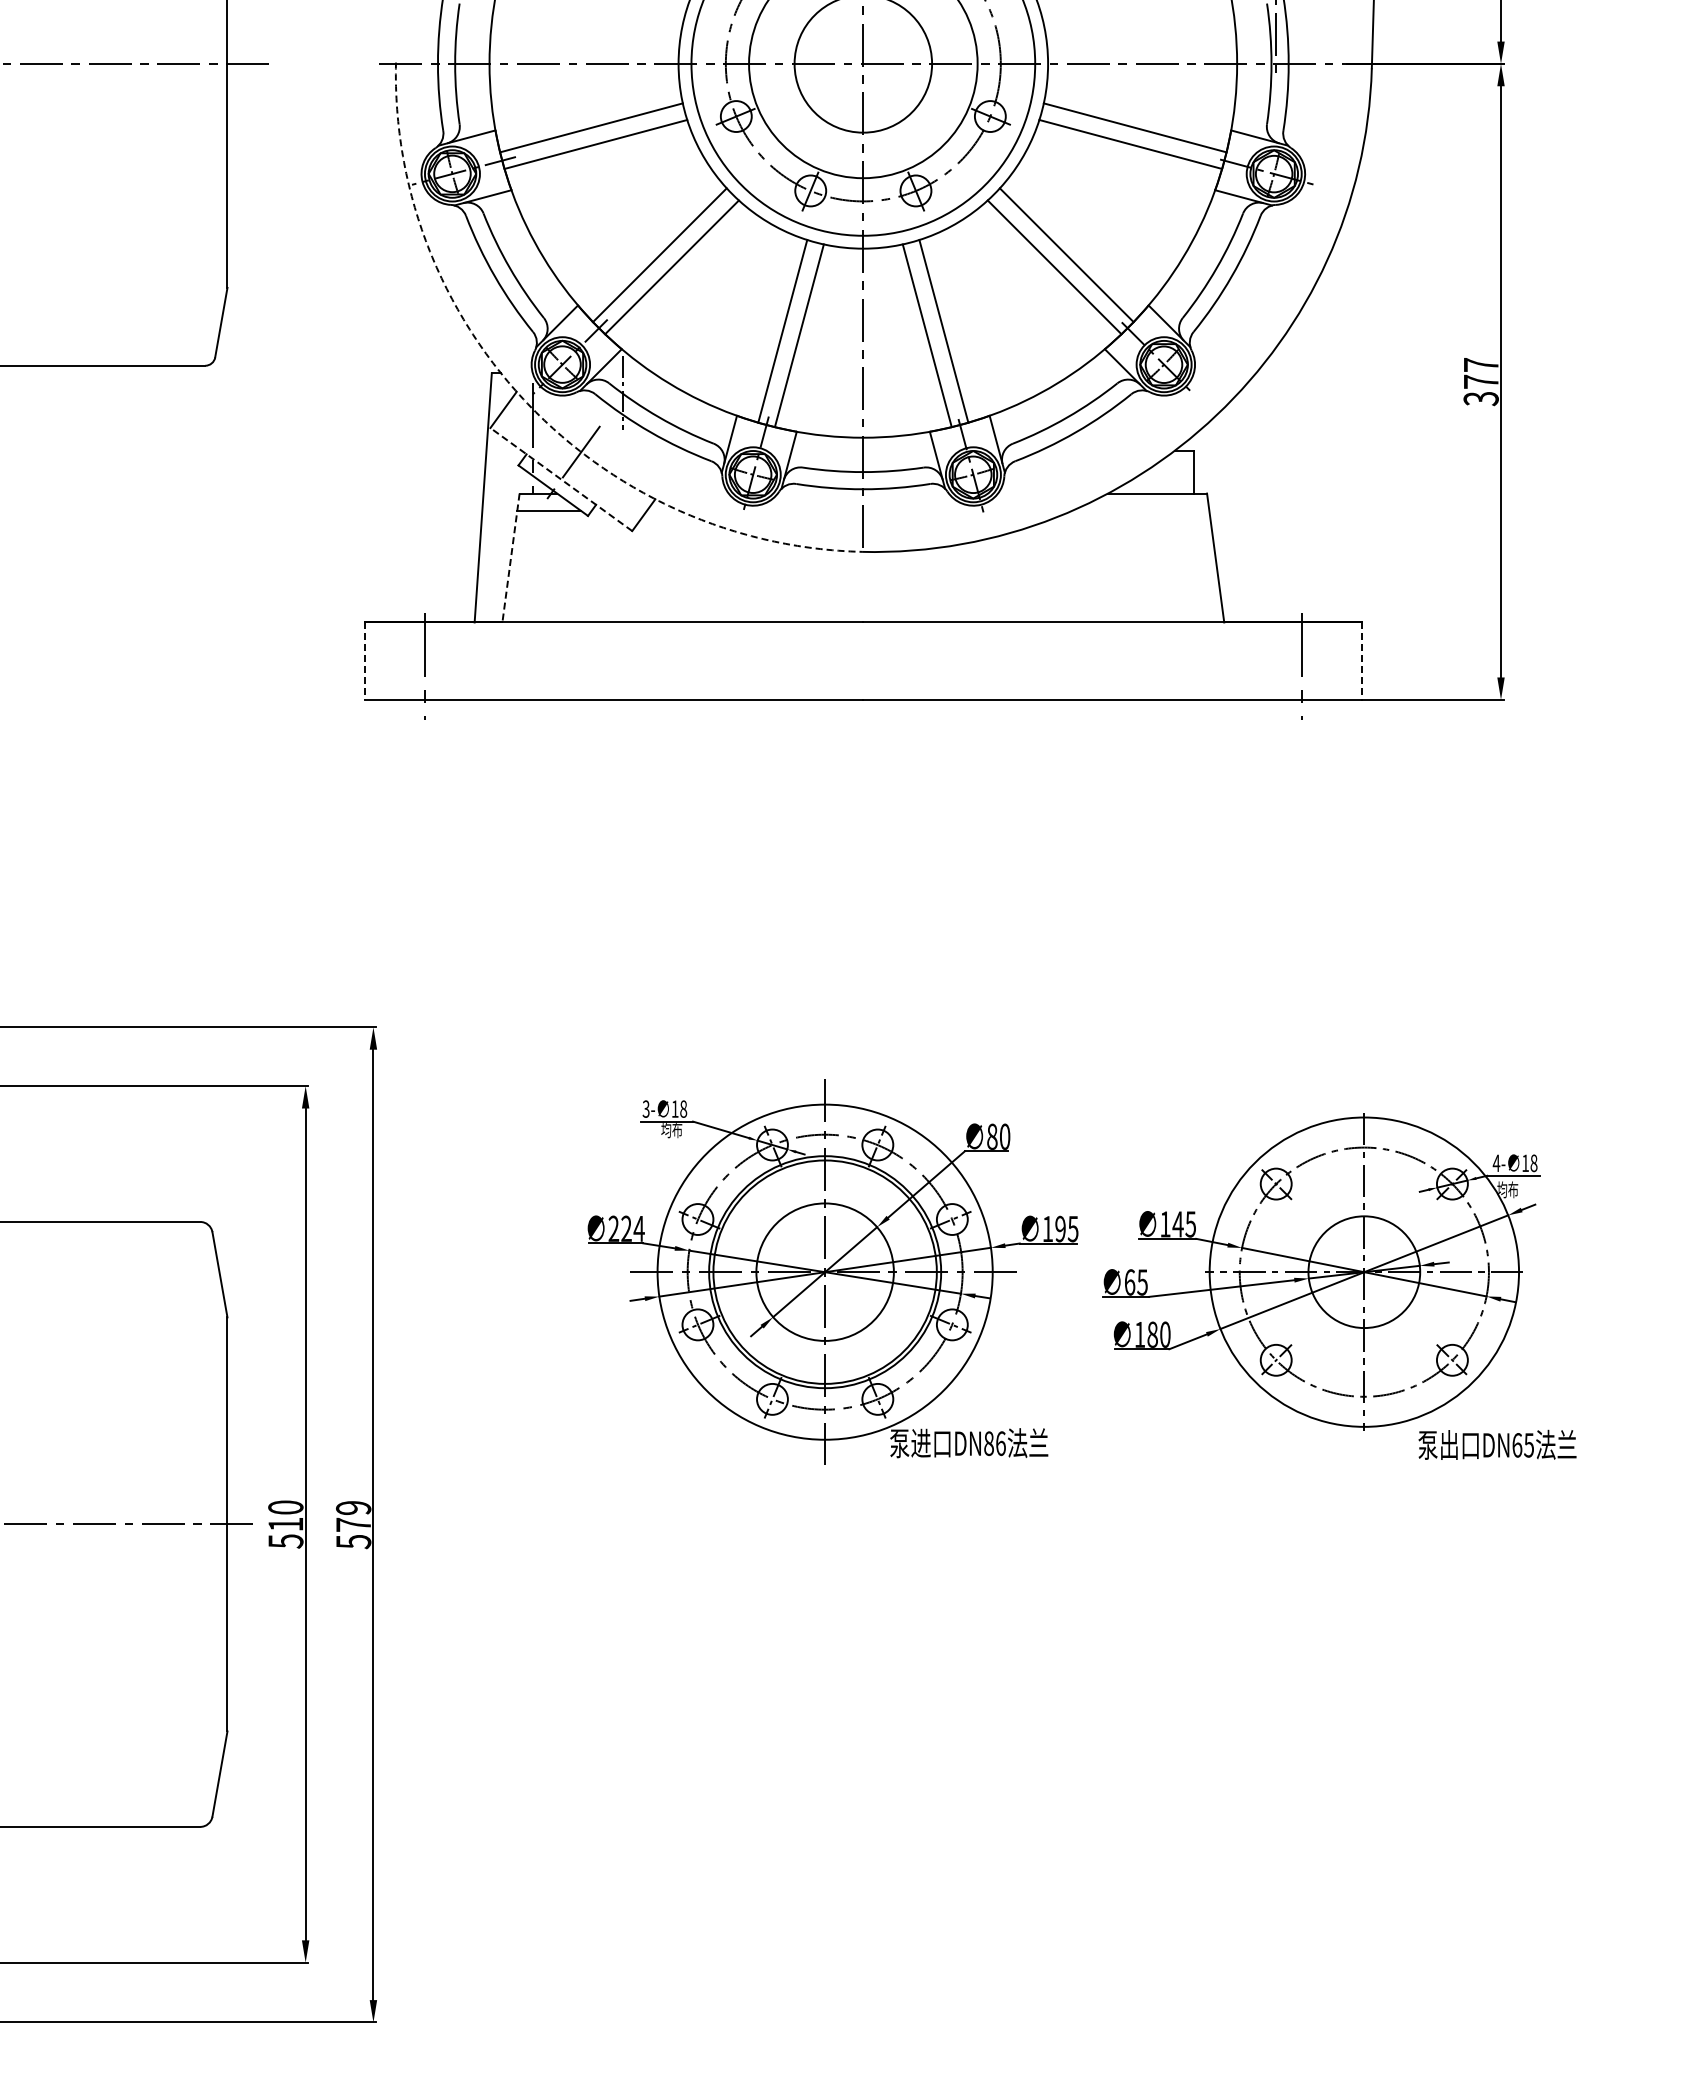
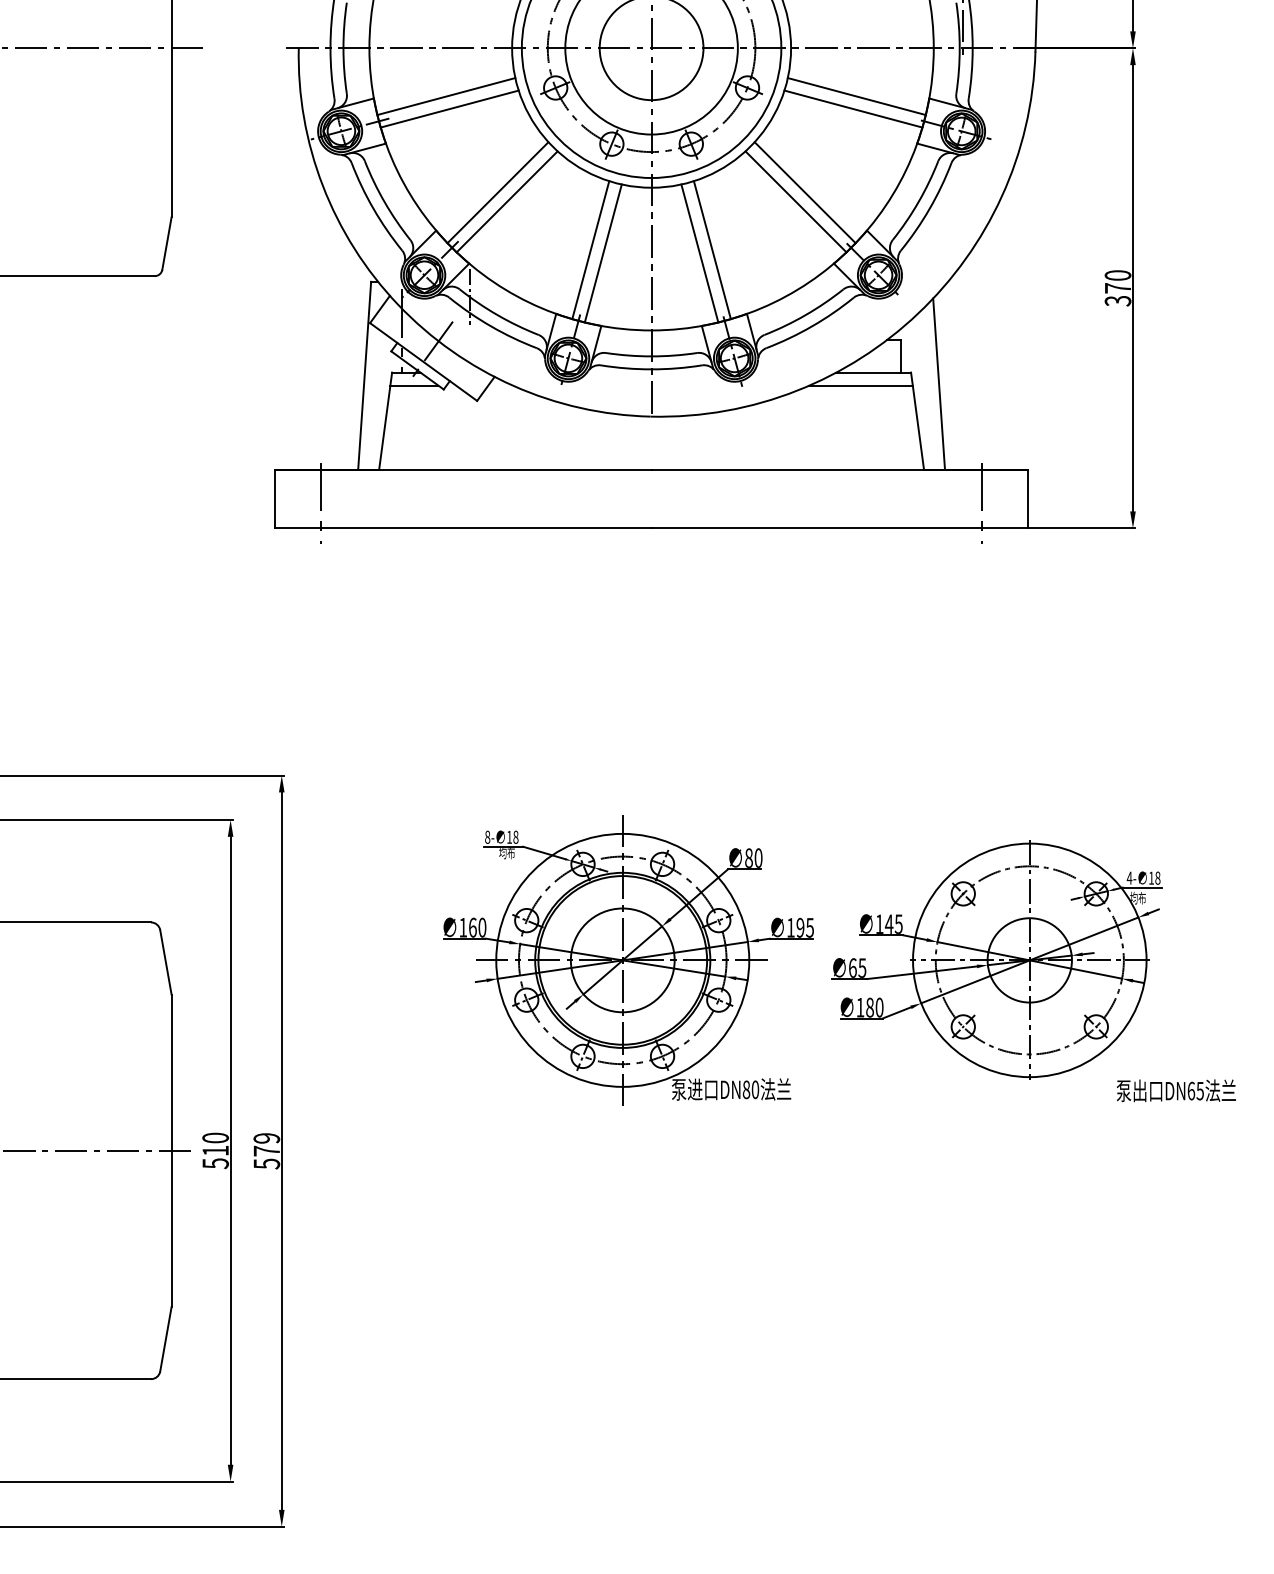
text: (1480, 364) -> (1117, 275), 377 -> 370
arc: (527, 403) -> (398, 304), dashed -> solid
line: (561, 479) -> (423, 361), dashed -> solid
line: (1244, 508) -> (939, 383), added
line: (1140, 510) -> (860, 385), added
line: (510, 558) -> (385, 421), dashed -> solid
line: (364, 661) -> (275, 499), dashed -> solid
line: (1361, 661) -> (1027, 499), dashed -> solid
text: (645, 1108) -> (487, 836), 3- -> 8-
text: (626, 1228) -> (472, 927), 224 -> 160
text: (1000, 1443) -> (755, 1089), DN86 -> DN80
text: (1497, 1444) -> (1176, 1090), moved

